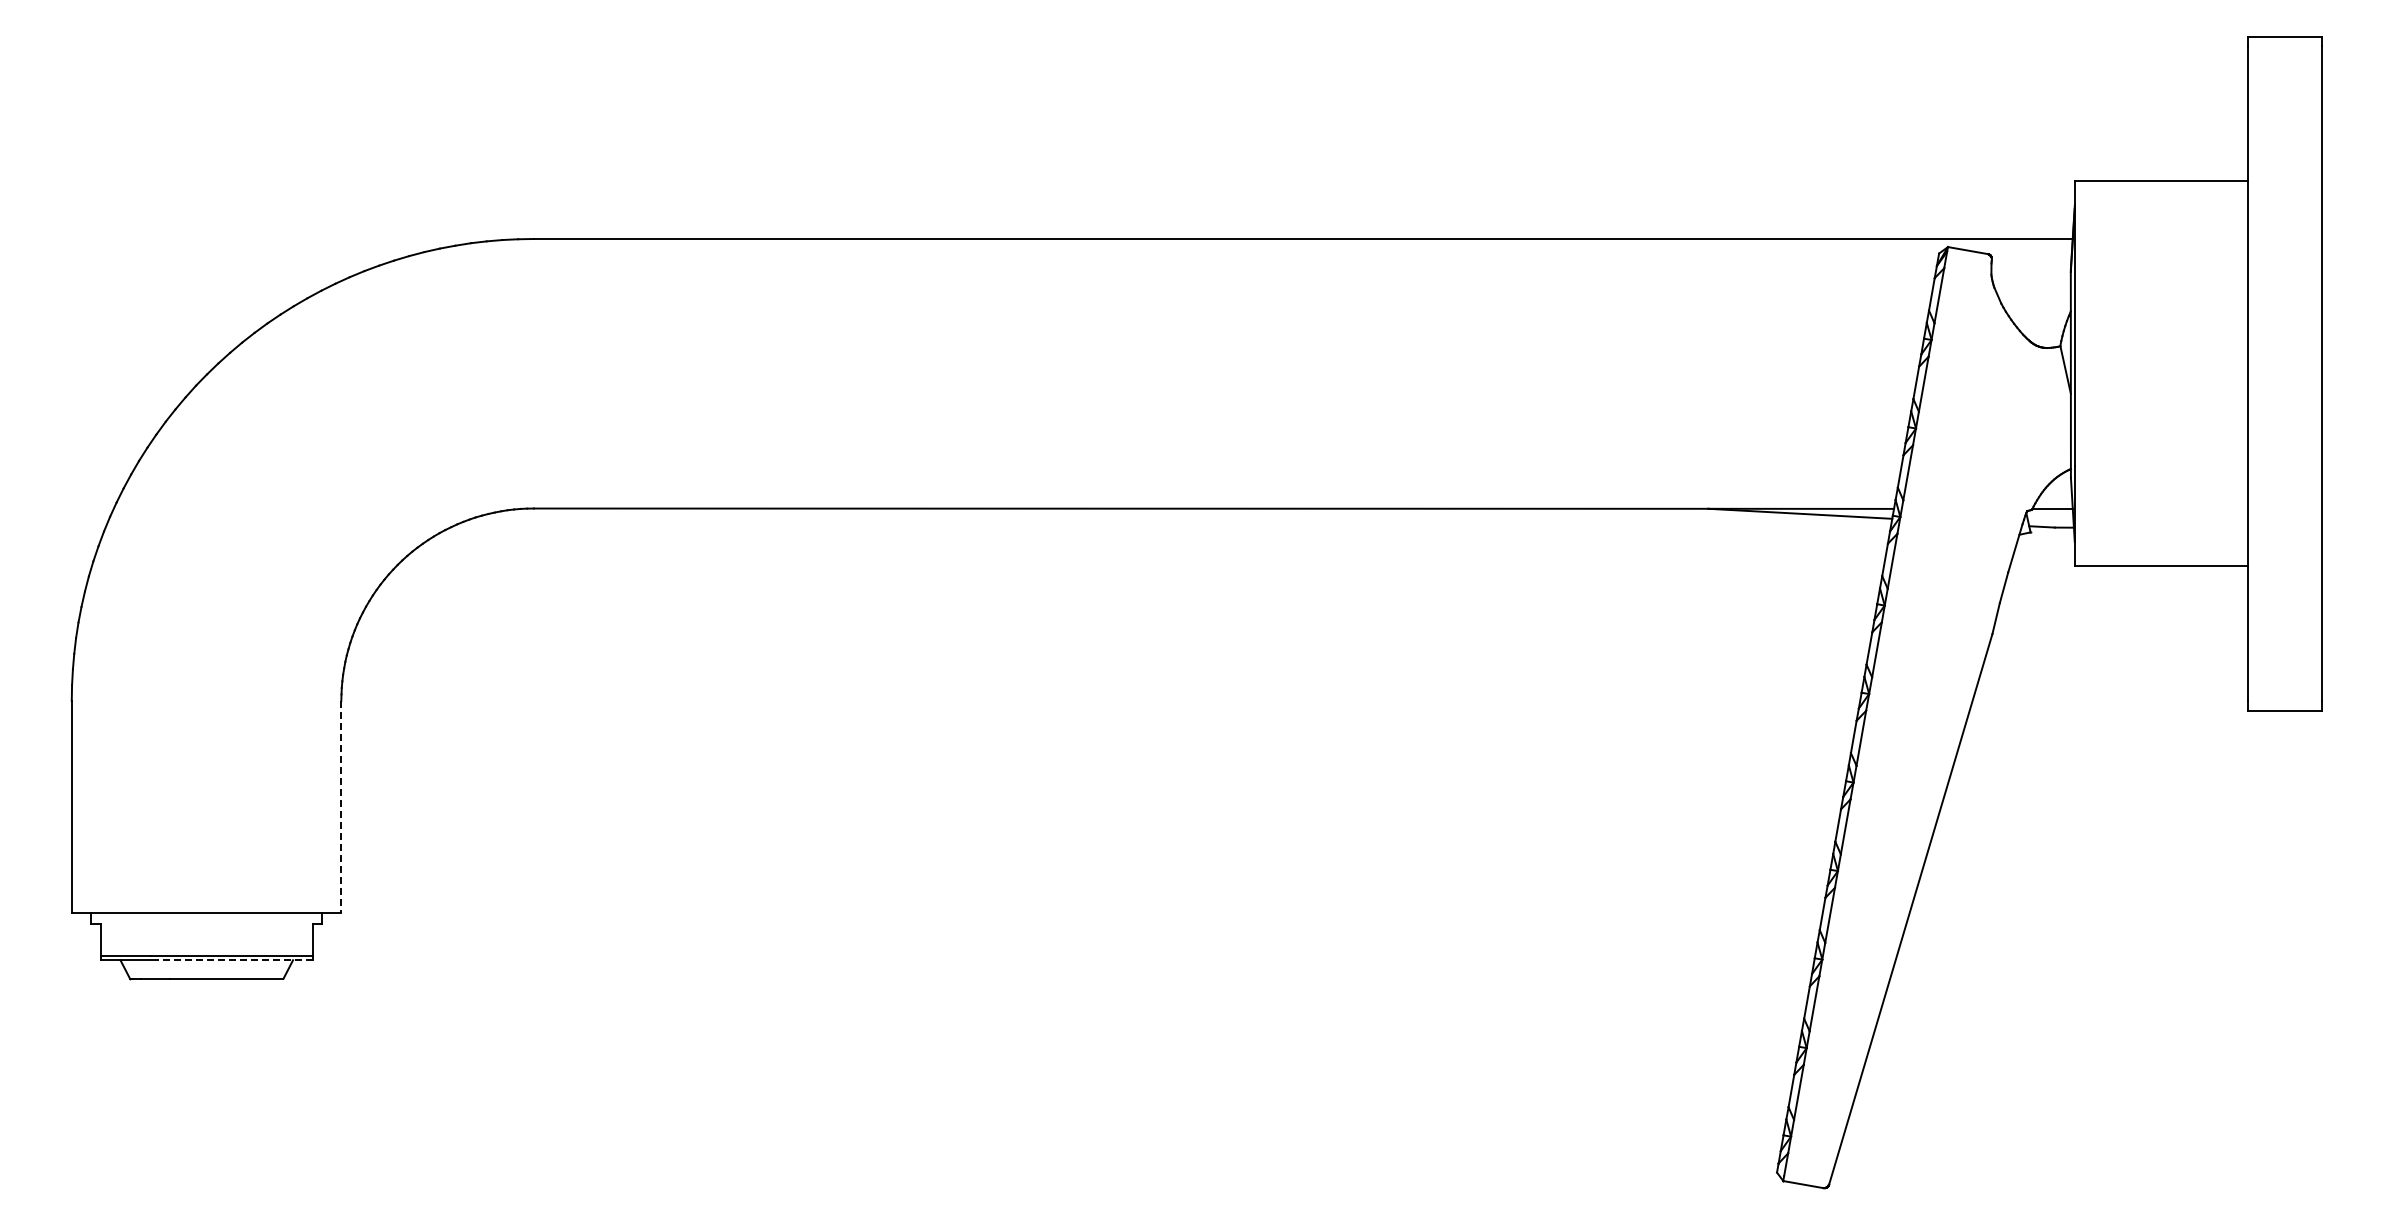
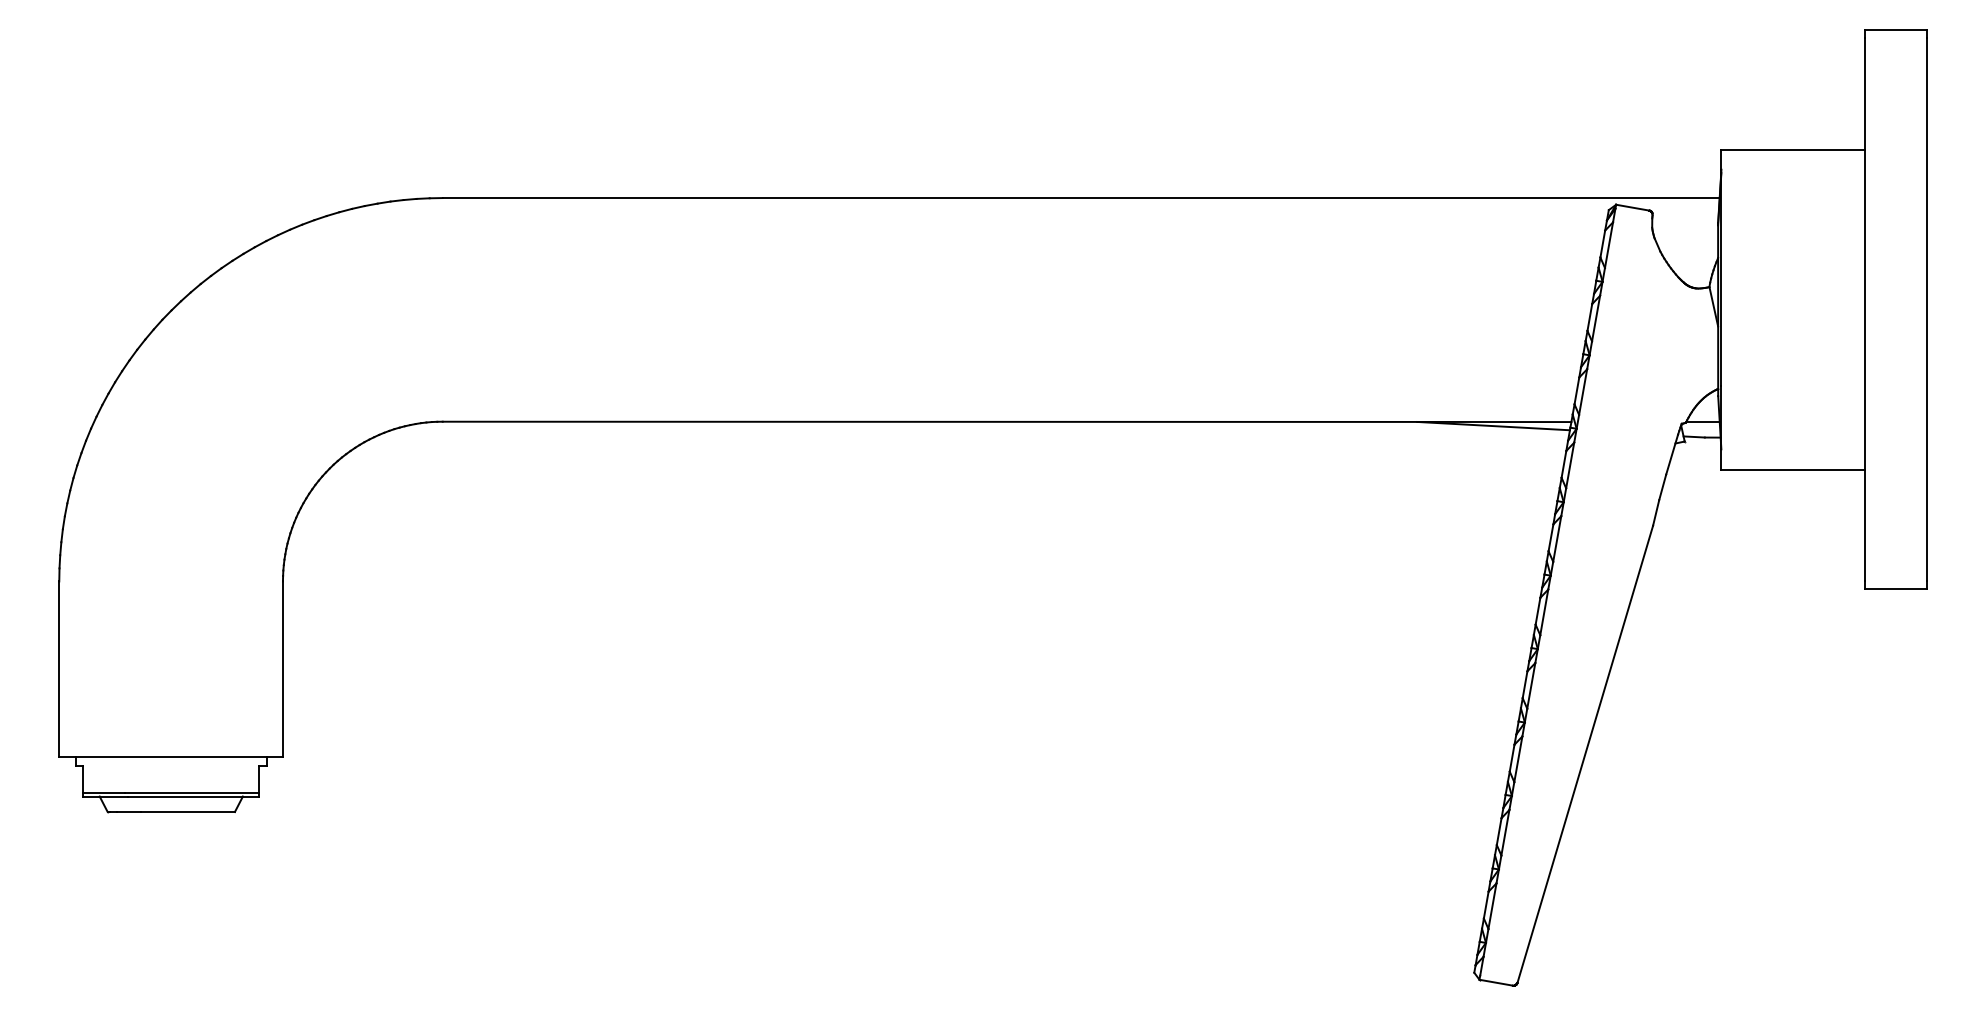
line: (341, 806) -> (283, 668), dashed -> solid
line: (233, 960) -> (193, 796), dashed -> solid

